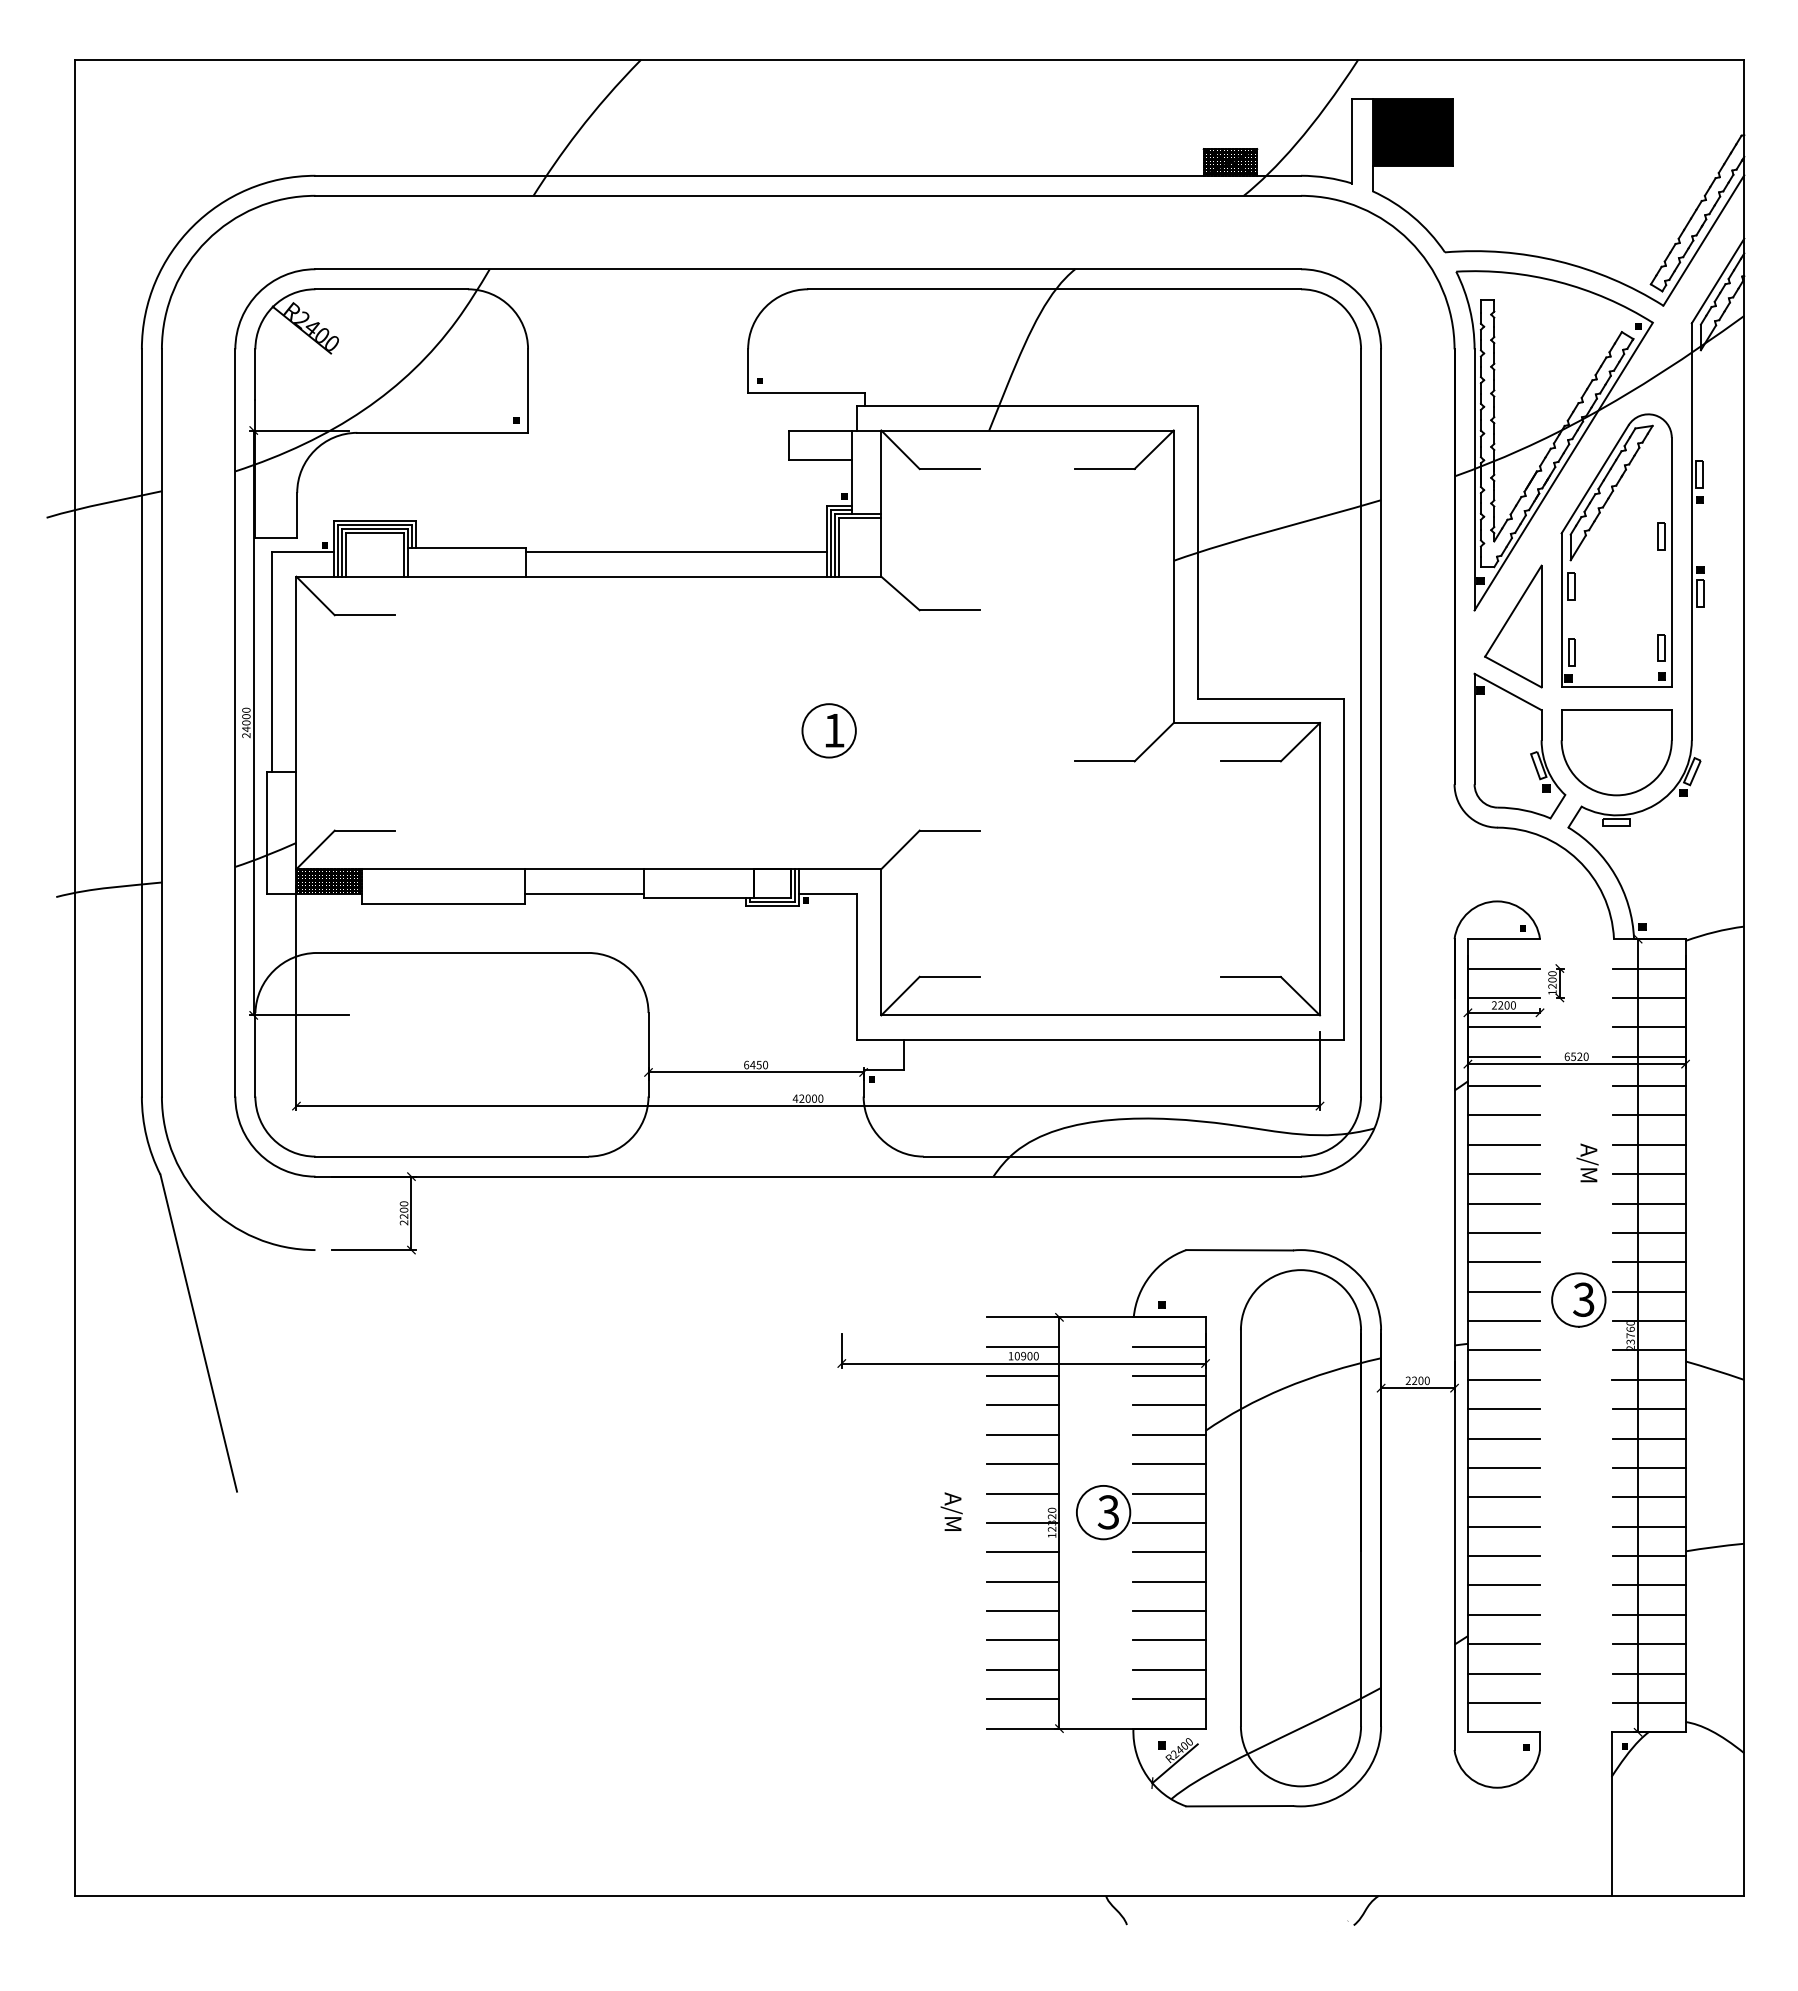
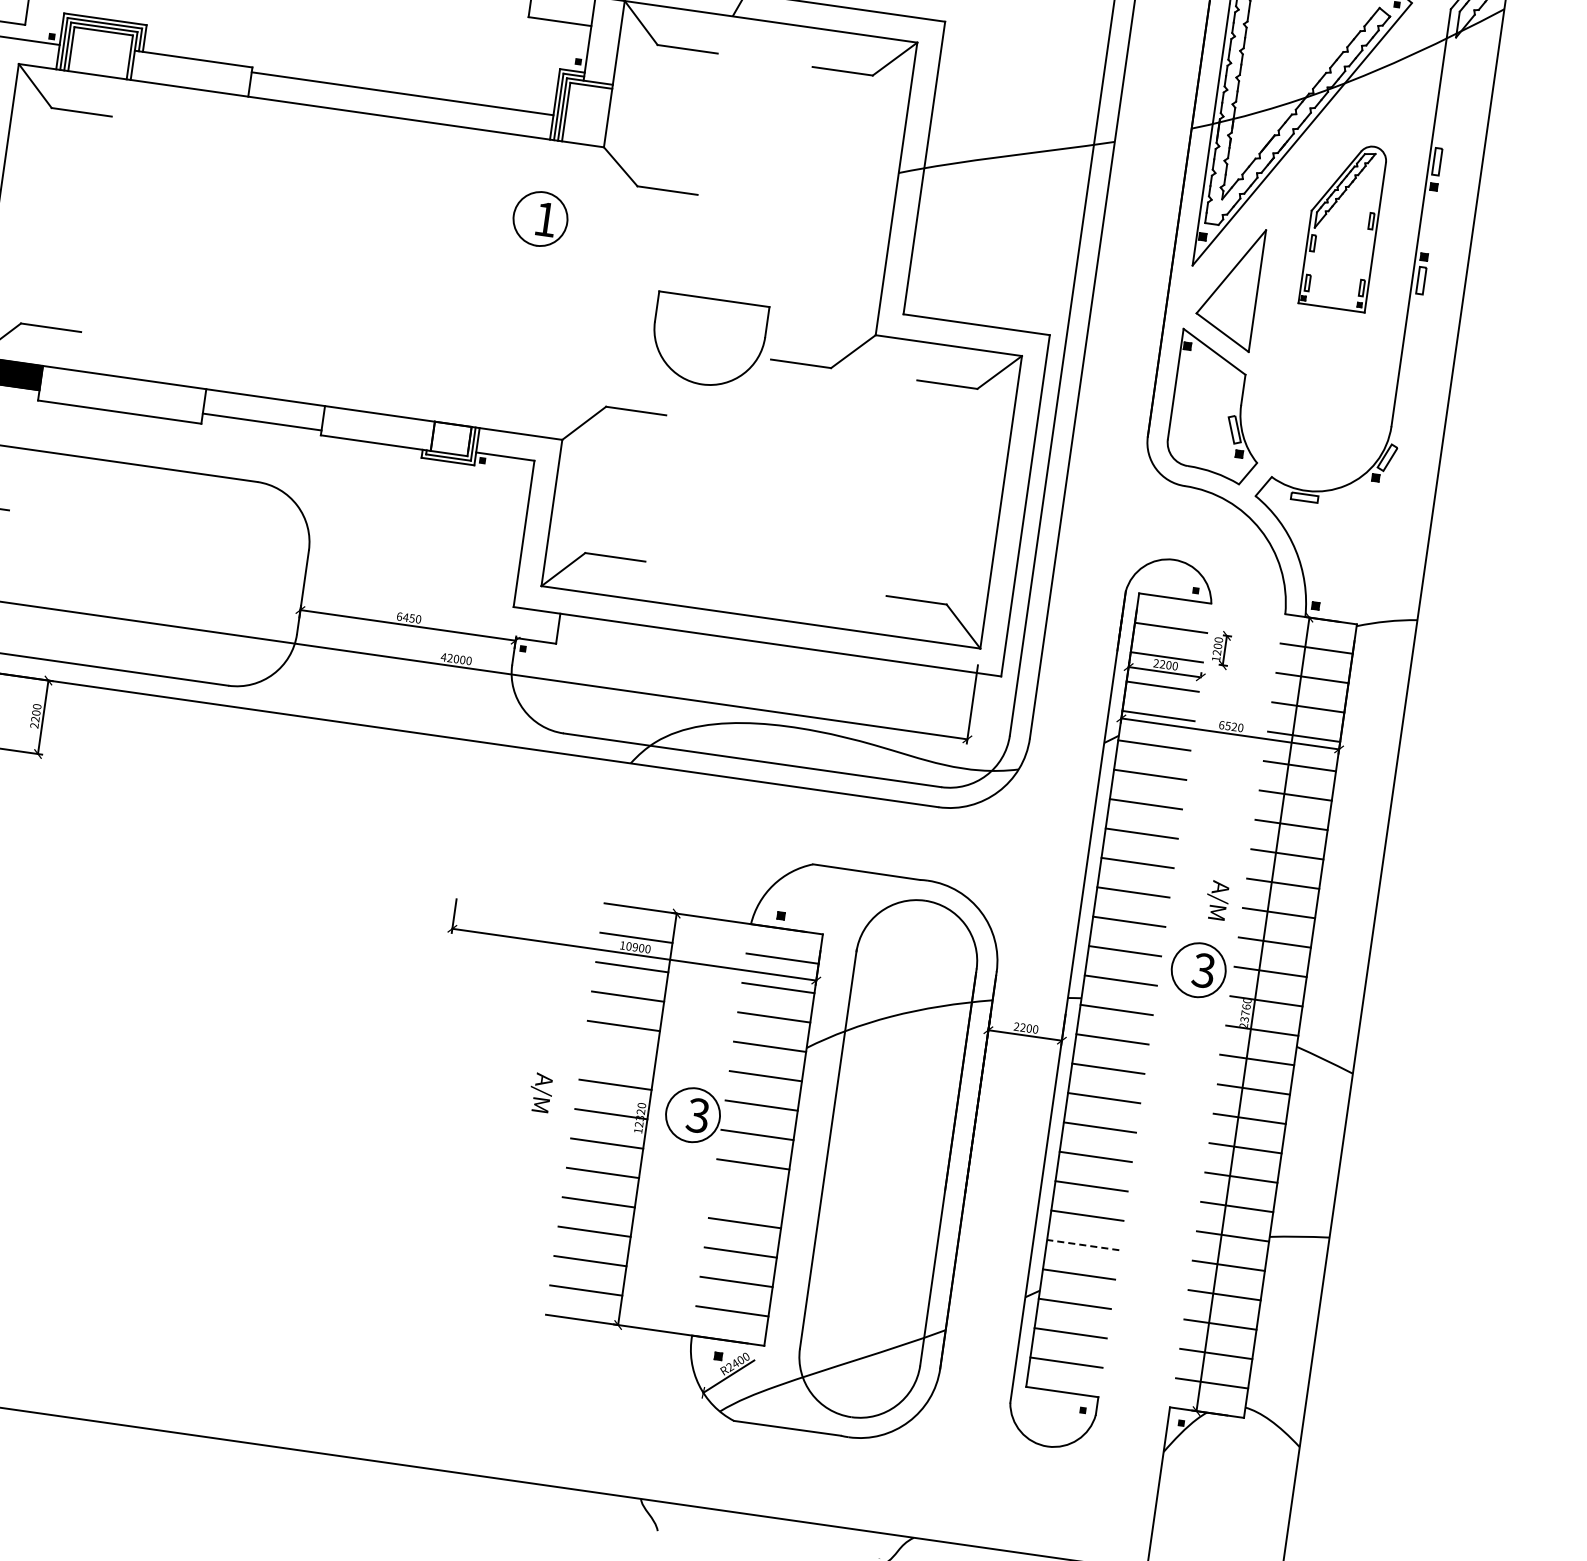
part: (1616, 550) -> (1343, 225), size x0.6
part: (828, 730) -> (539, 218), moved
part: (1616, 752) -> (708, 341), moved
text: (1587, 1162) -> (1217, 899), moved
line: (1023, 1464) -> (619, 1055), removed
line: (1169, 1581) -> (749, 1193), removed
line: (1503, 1585) -> (1082, 1245), solid -> dashed

